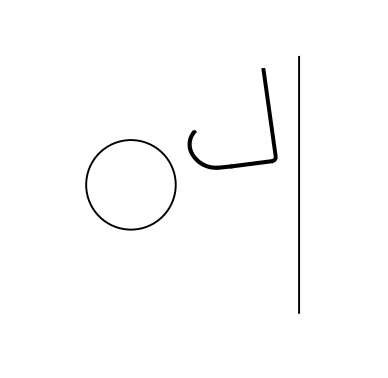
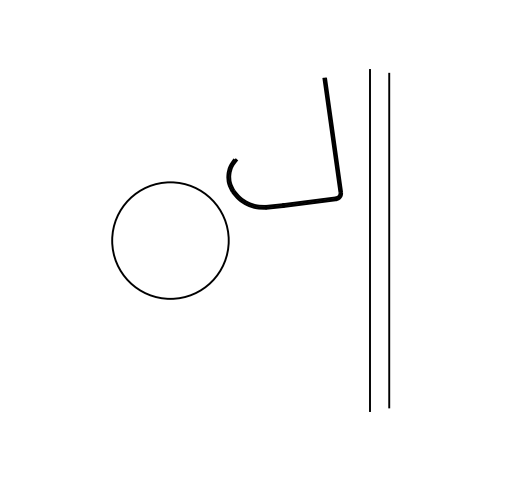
part: (267, 114) -> (330, 137), moved
line: (283, 184) -> (369, 240), added

